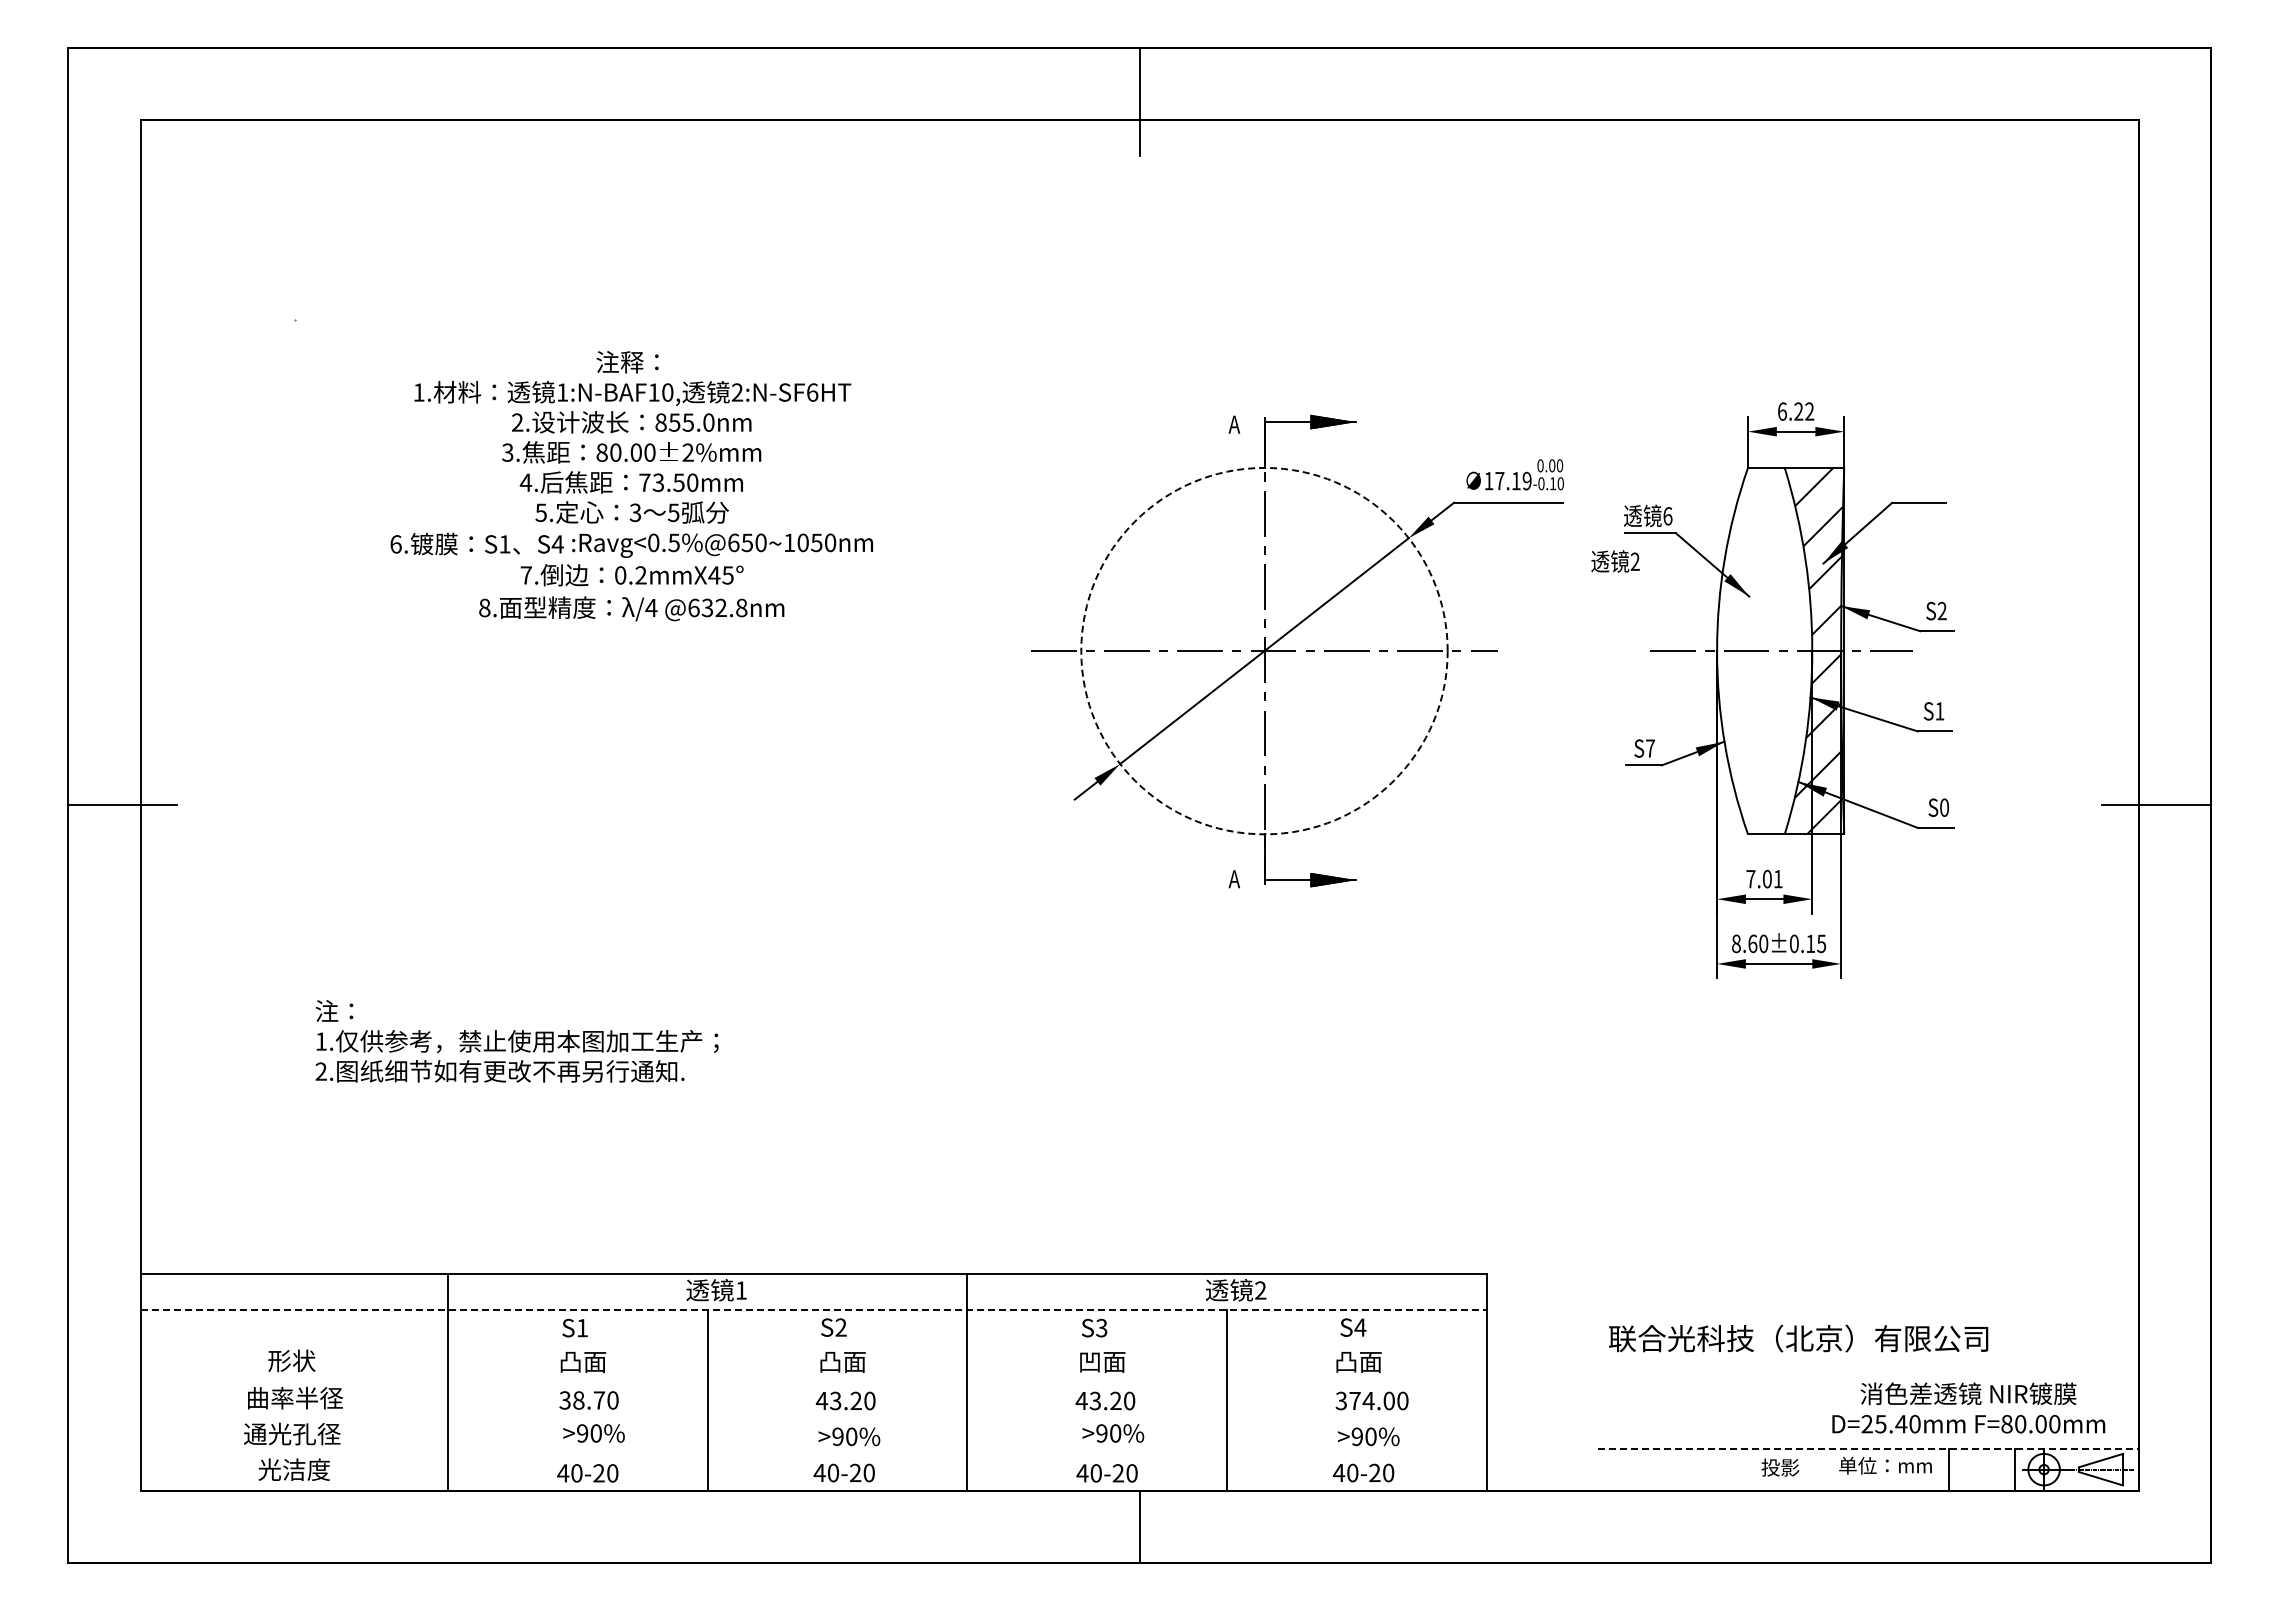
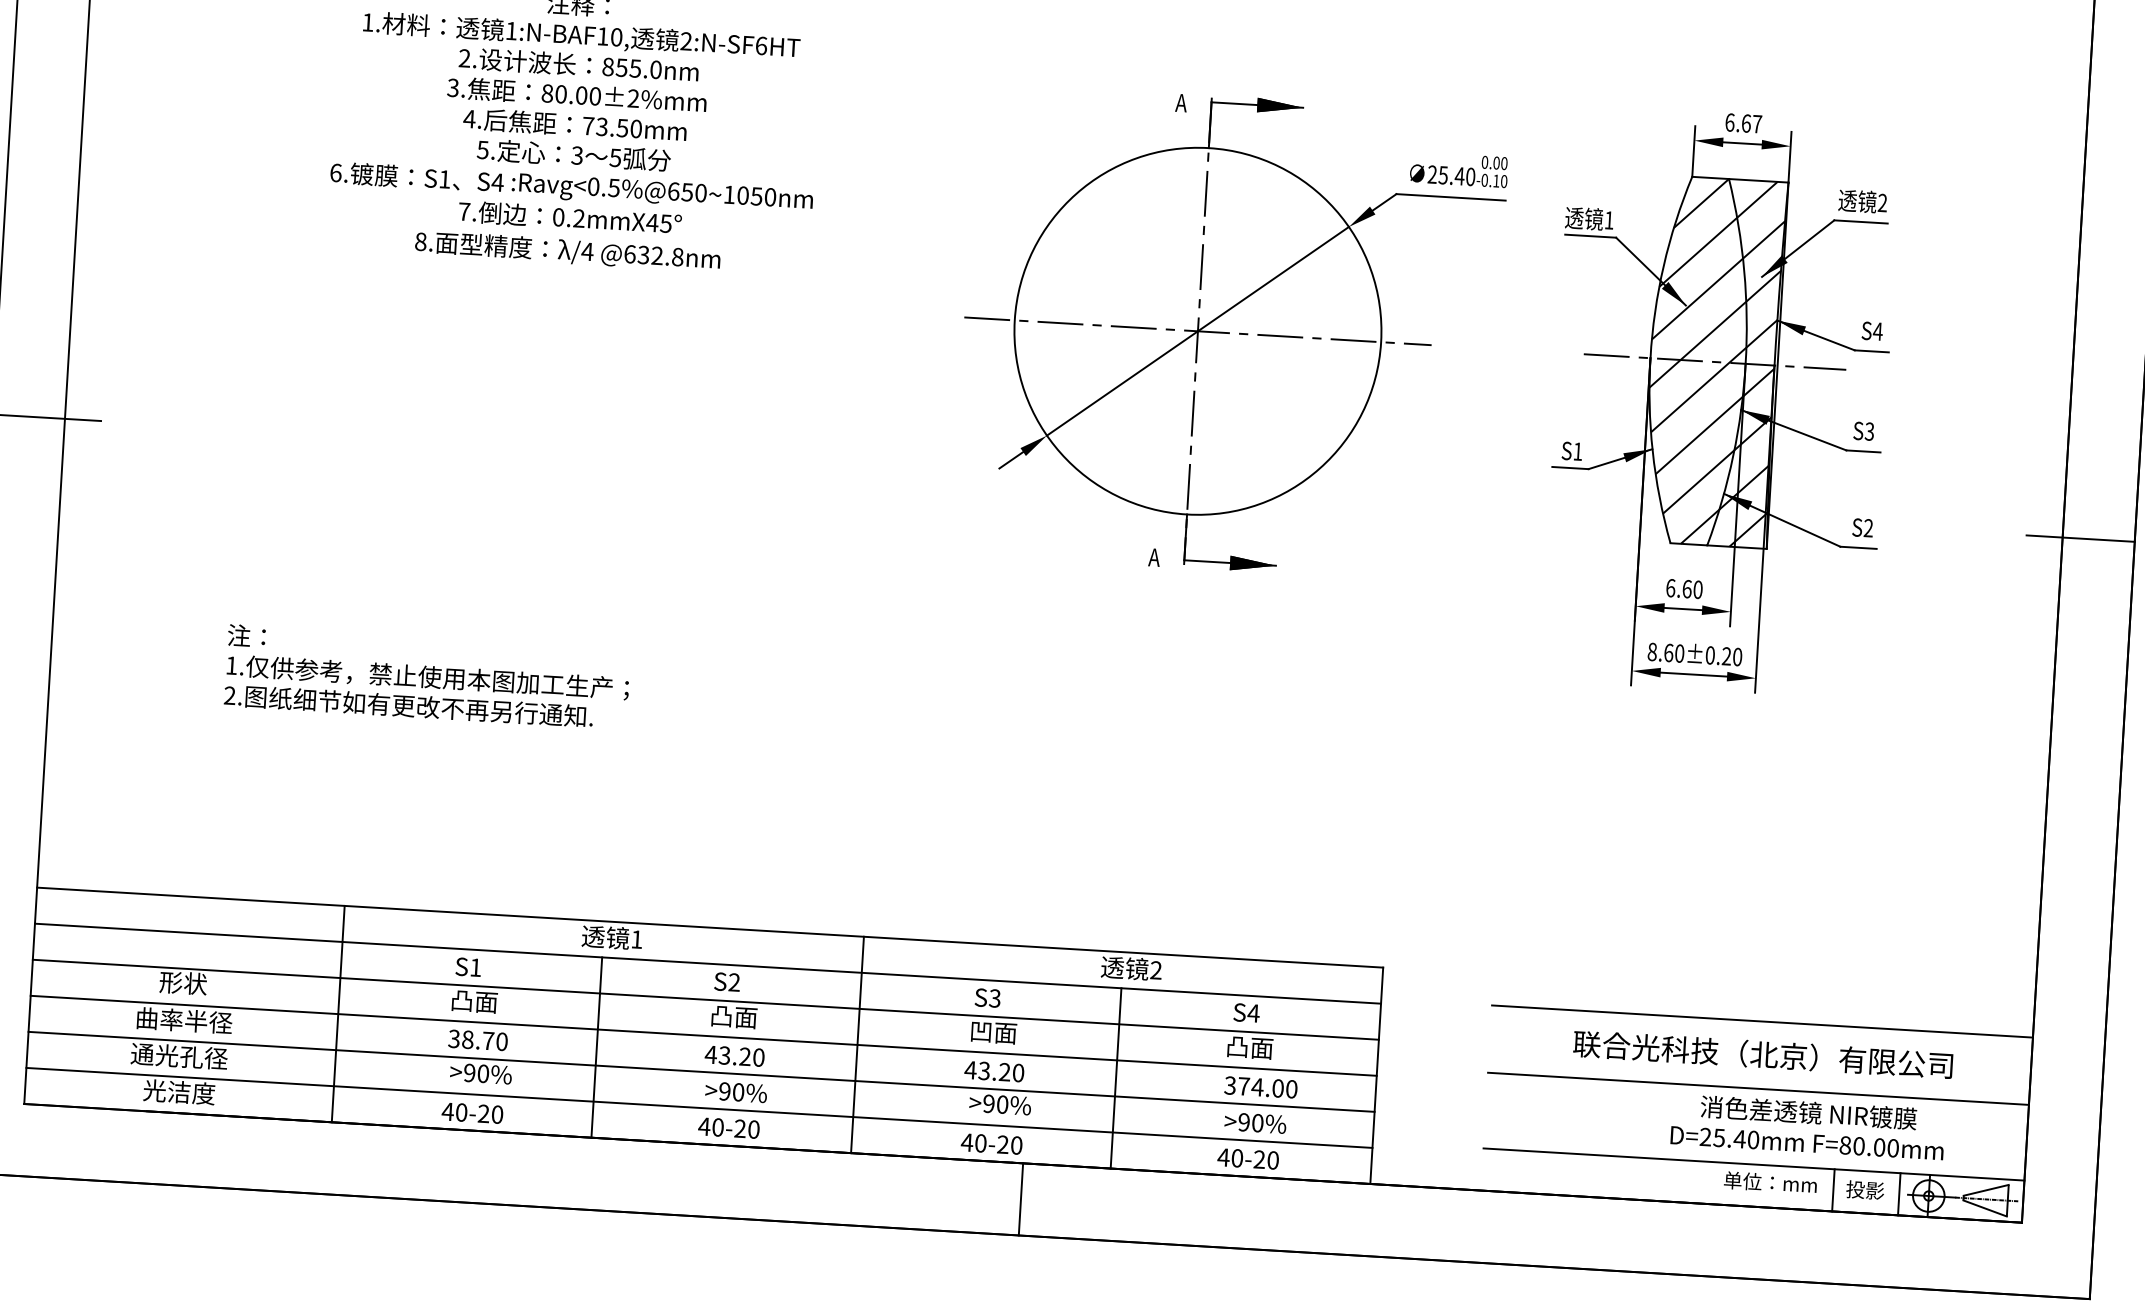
text: (1804, 411) -> (1752, 123), 6.22 -> 6.67
text: (1507, 480) -> (1451, 175), 17.19 -> 25.40
text: (1667, 516) -> (1608, 220), 6 -> 1
text: (1615, 561) -> (1862, 201), moved
text: (1942, 610) -> (1878, 330), S2 -> S4
circle: (1264, 650) -> (1198, 330), dashed -> solid
hatch: (1764, 650) -> (1697, 360), added
text: (1939, 711) -> (1869, 431), S1 -> S3
text: (1650, 748) -> (1578, 451), S7 -> S1
text: (1944, 807) -> (1868, 528), S0 -> S2
text: (1764, 878) -> (1684, 588), 7.01 -> 6.60
text: (1816, 943) -> (1732, 656), 8.60±0.15 -> 8.60±0.20
line: (1867, 1305) -> (1761, 1021), added
line: (814, 1310) -> (708, 963), dashed -> solid
text: (1798, 1338) -> (1763, 1054), moved
line: (813, 1346) -> (705, 999), added
line: (1867, 1372) -> (1758, 1088), added
line: (813, 1382) -> (703, 1035), added
text: (1968, 1407) -> (1807, 1126), moved
line: (813, 1418) -> (701, 1071), added
line: (1868, 1448) -> (1754, 1164), dashed -> solid
line: (813, 1454) -> (699, 1107), added
text: (1780, 1467) -> (1865, 1190), moved

